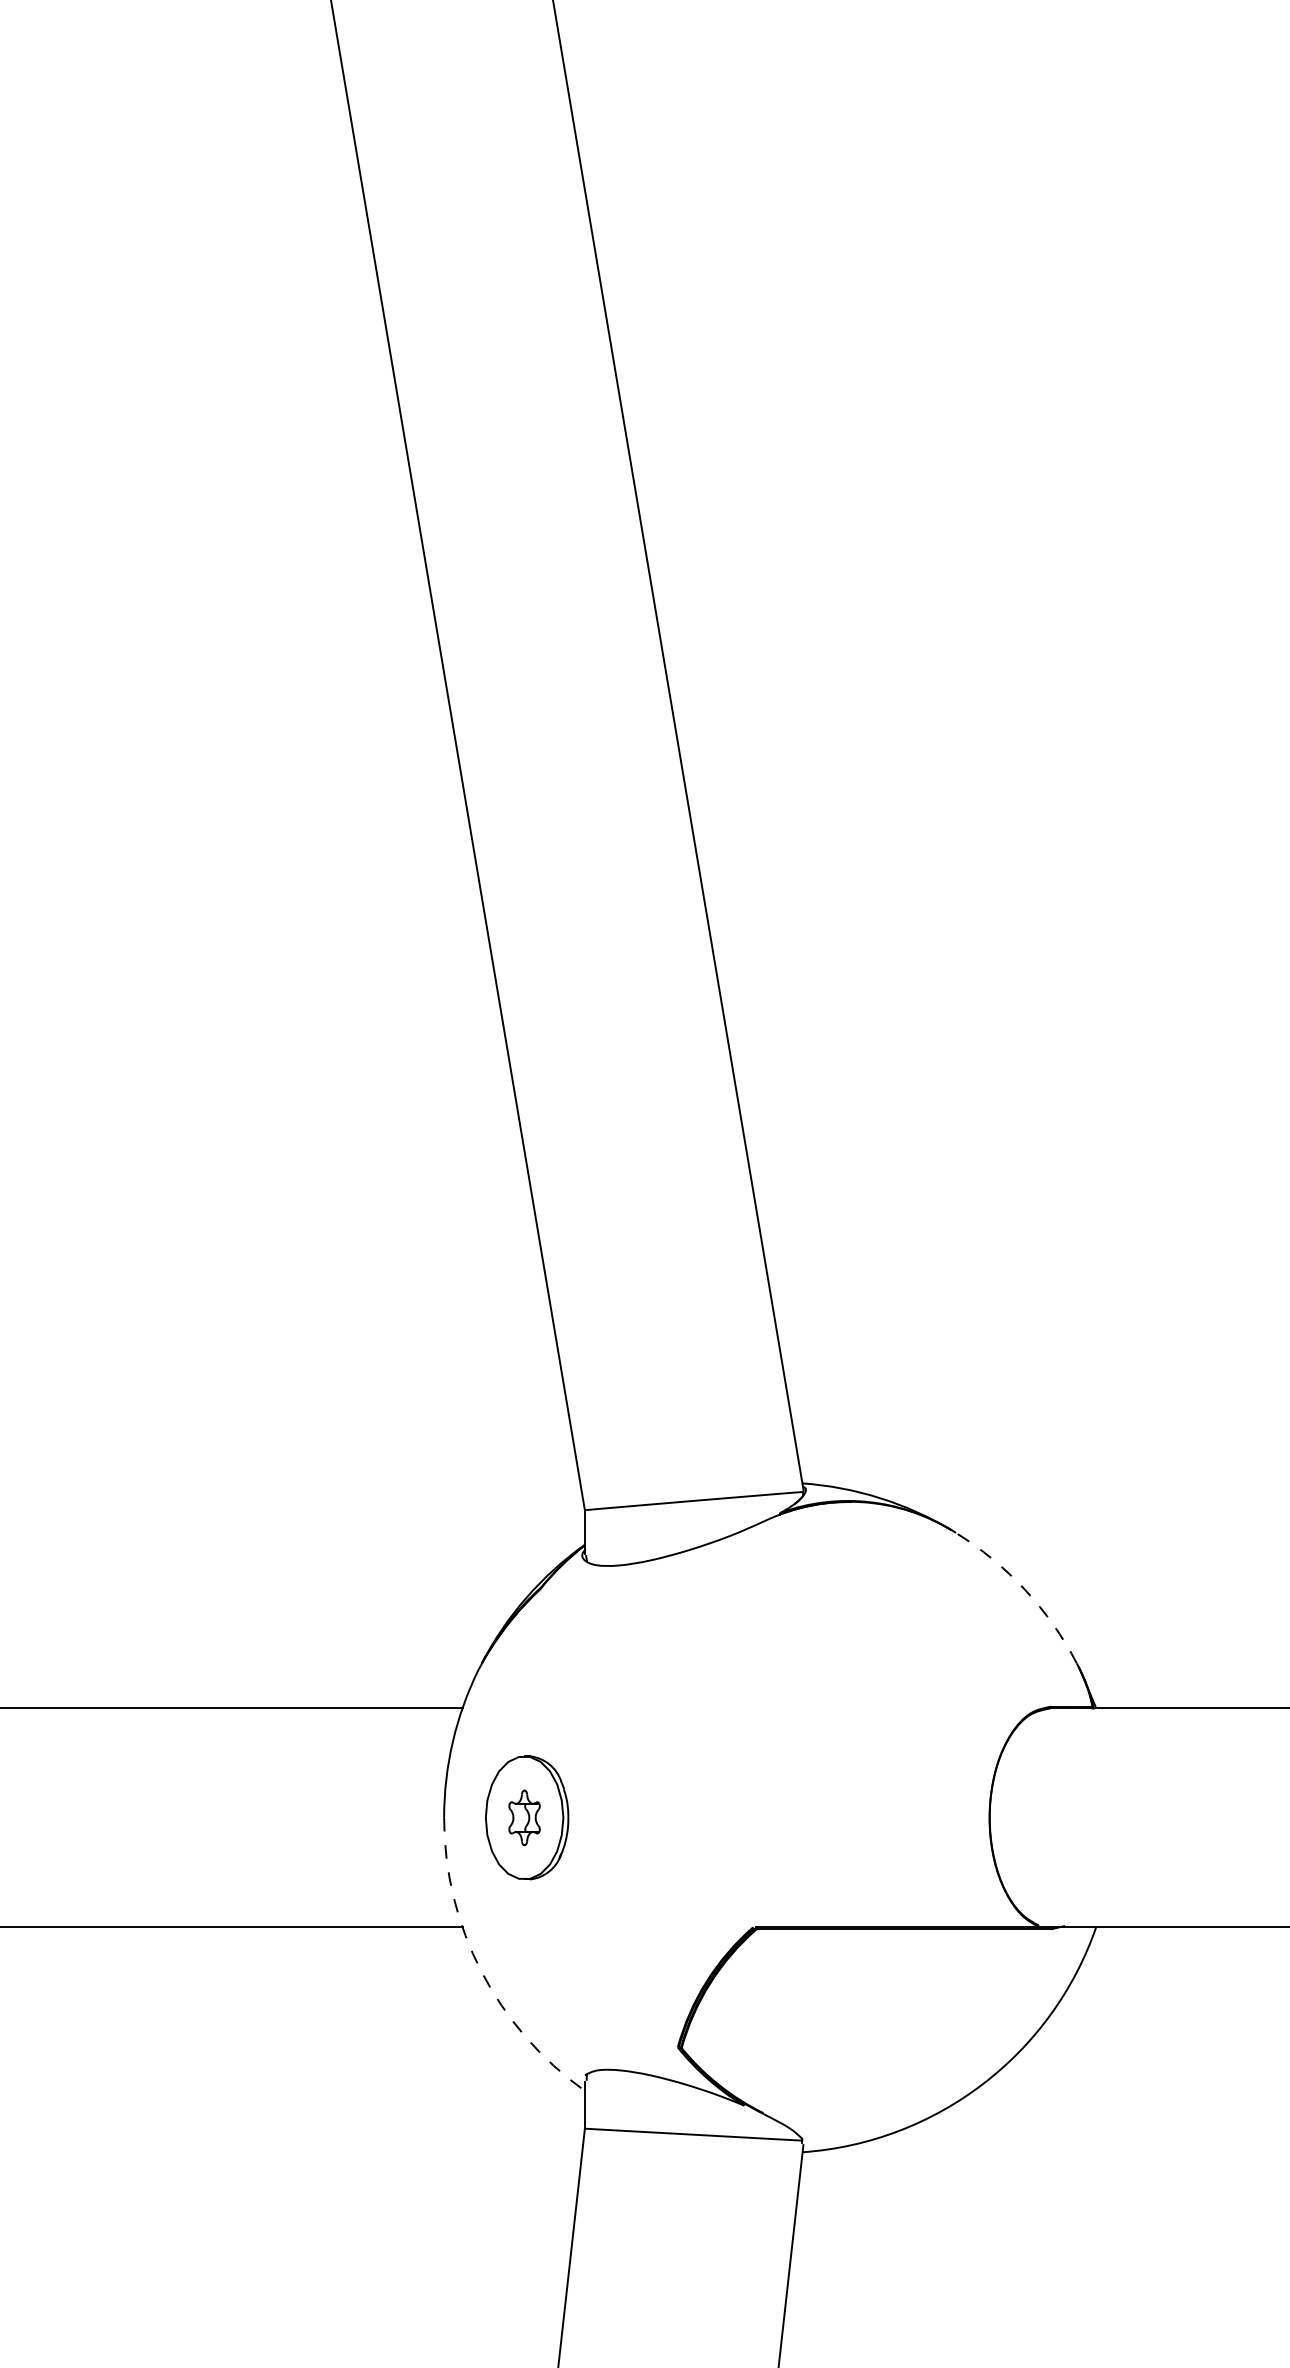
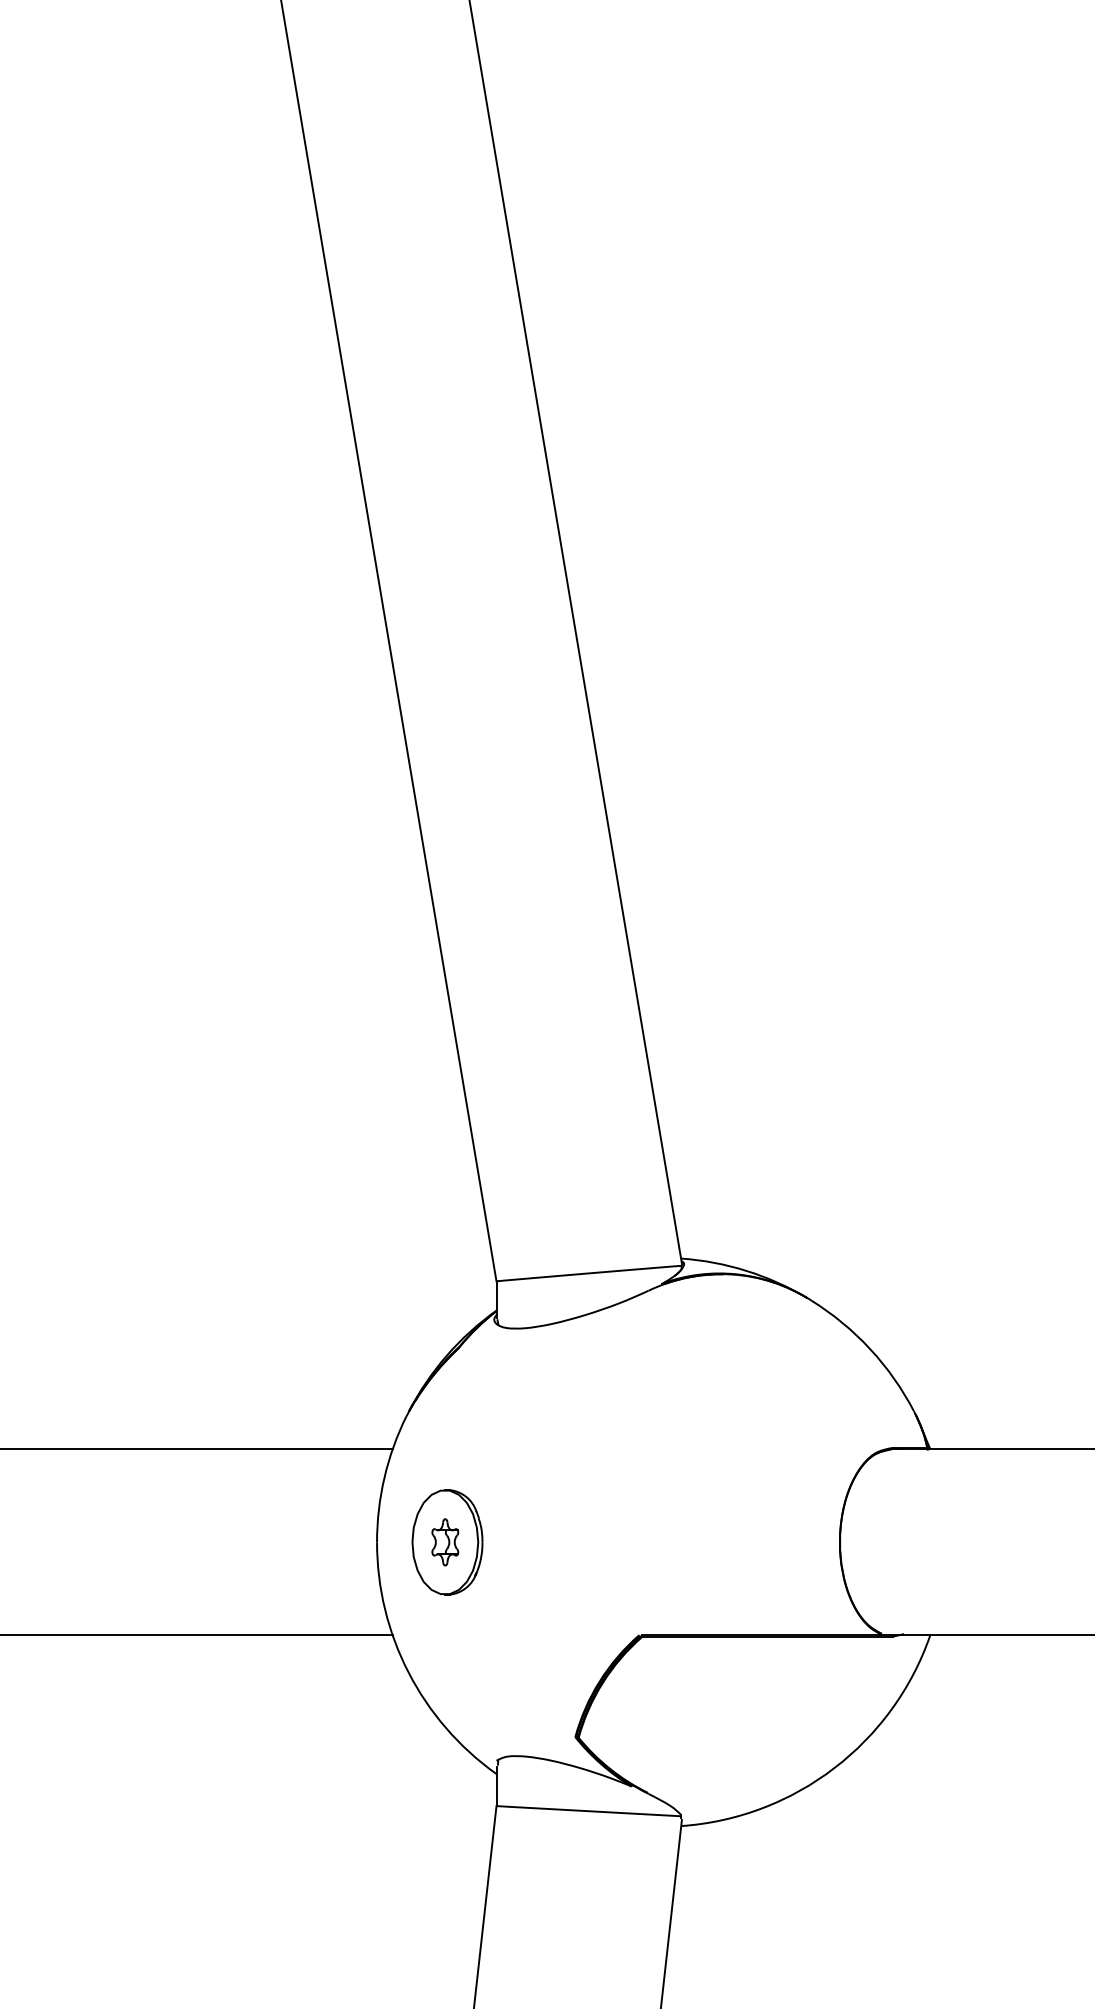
arc: (1025, 1589) -> (870, 1348), dashed -> solid
arc: (481, 1971) -> (408, 1672), dashed -> solid

